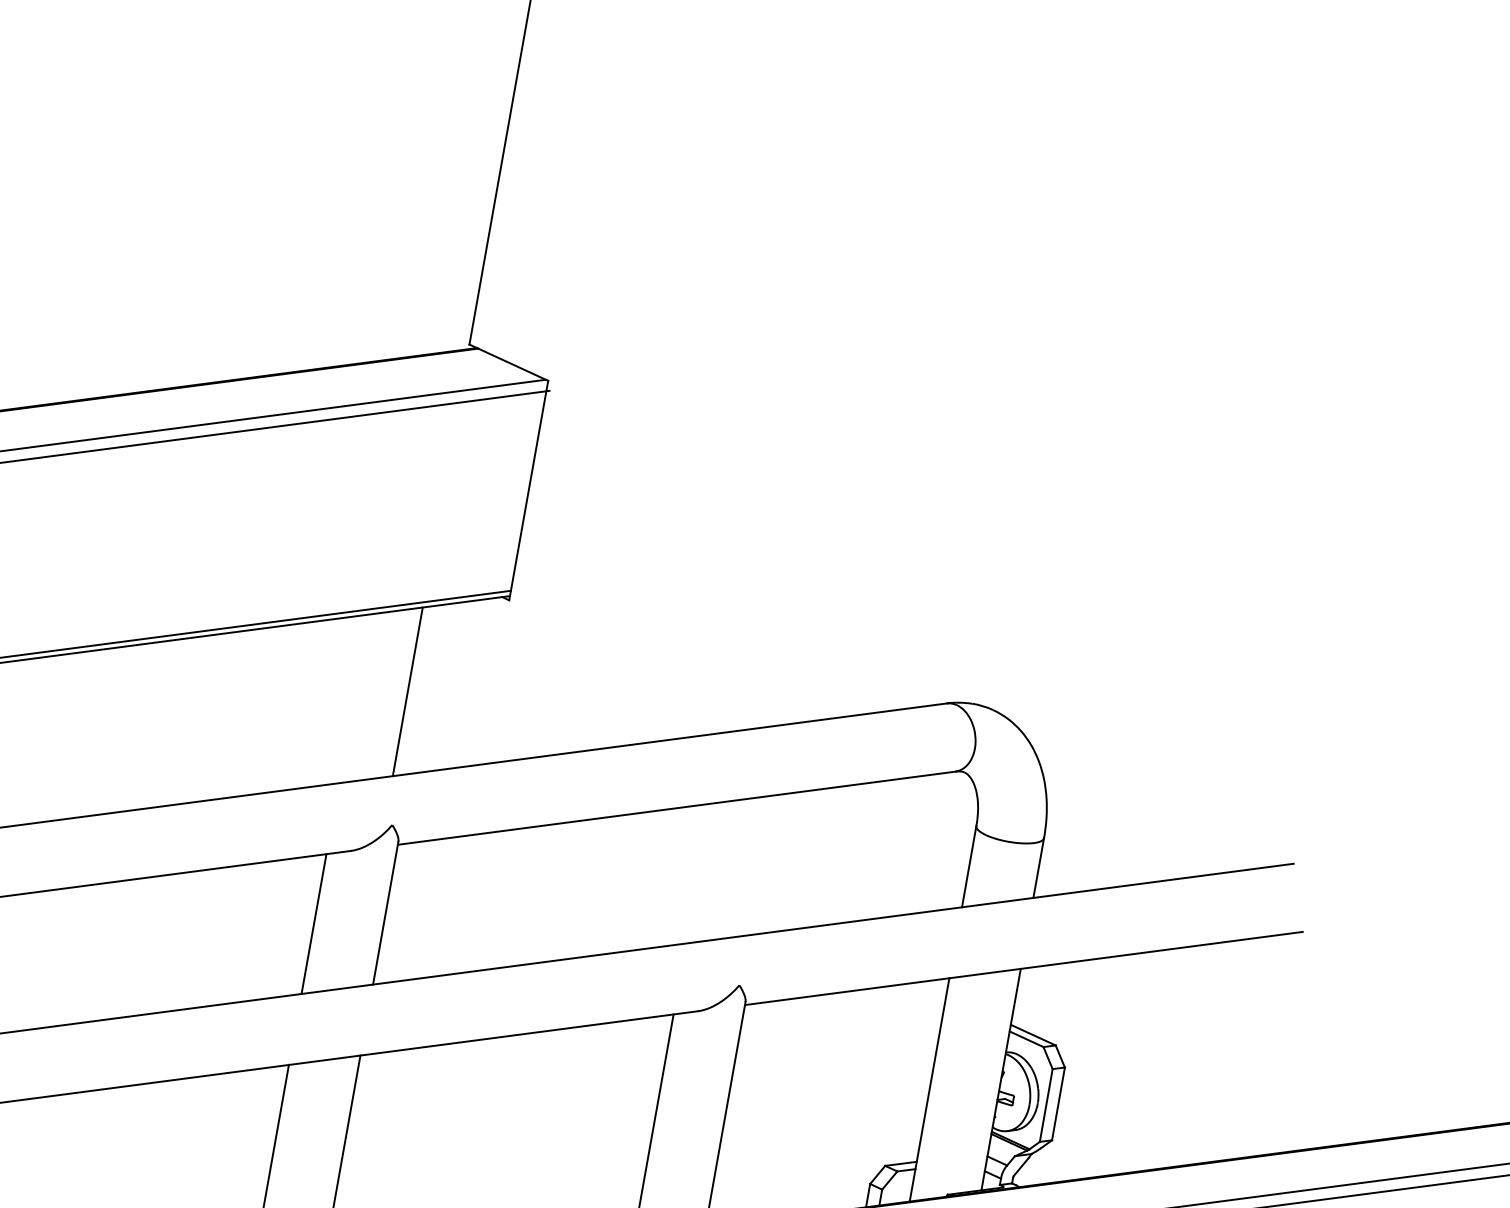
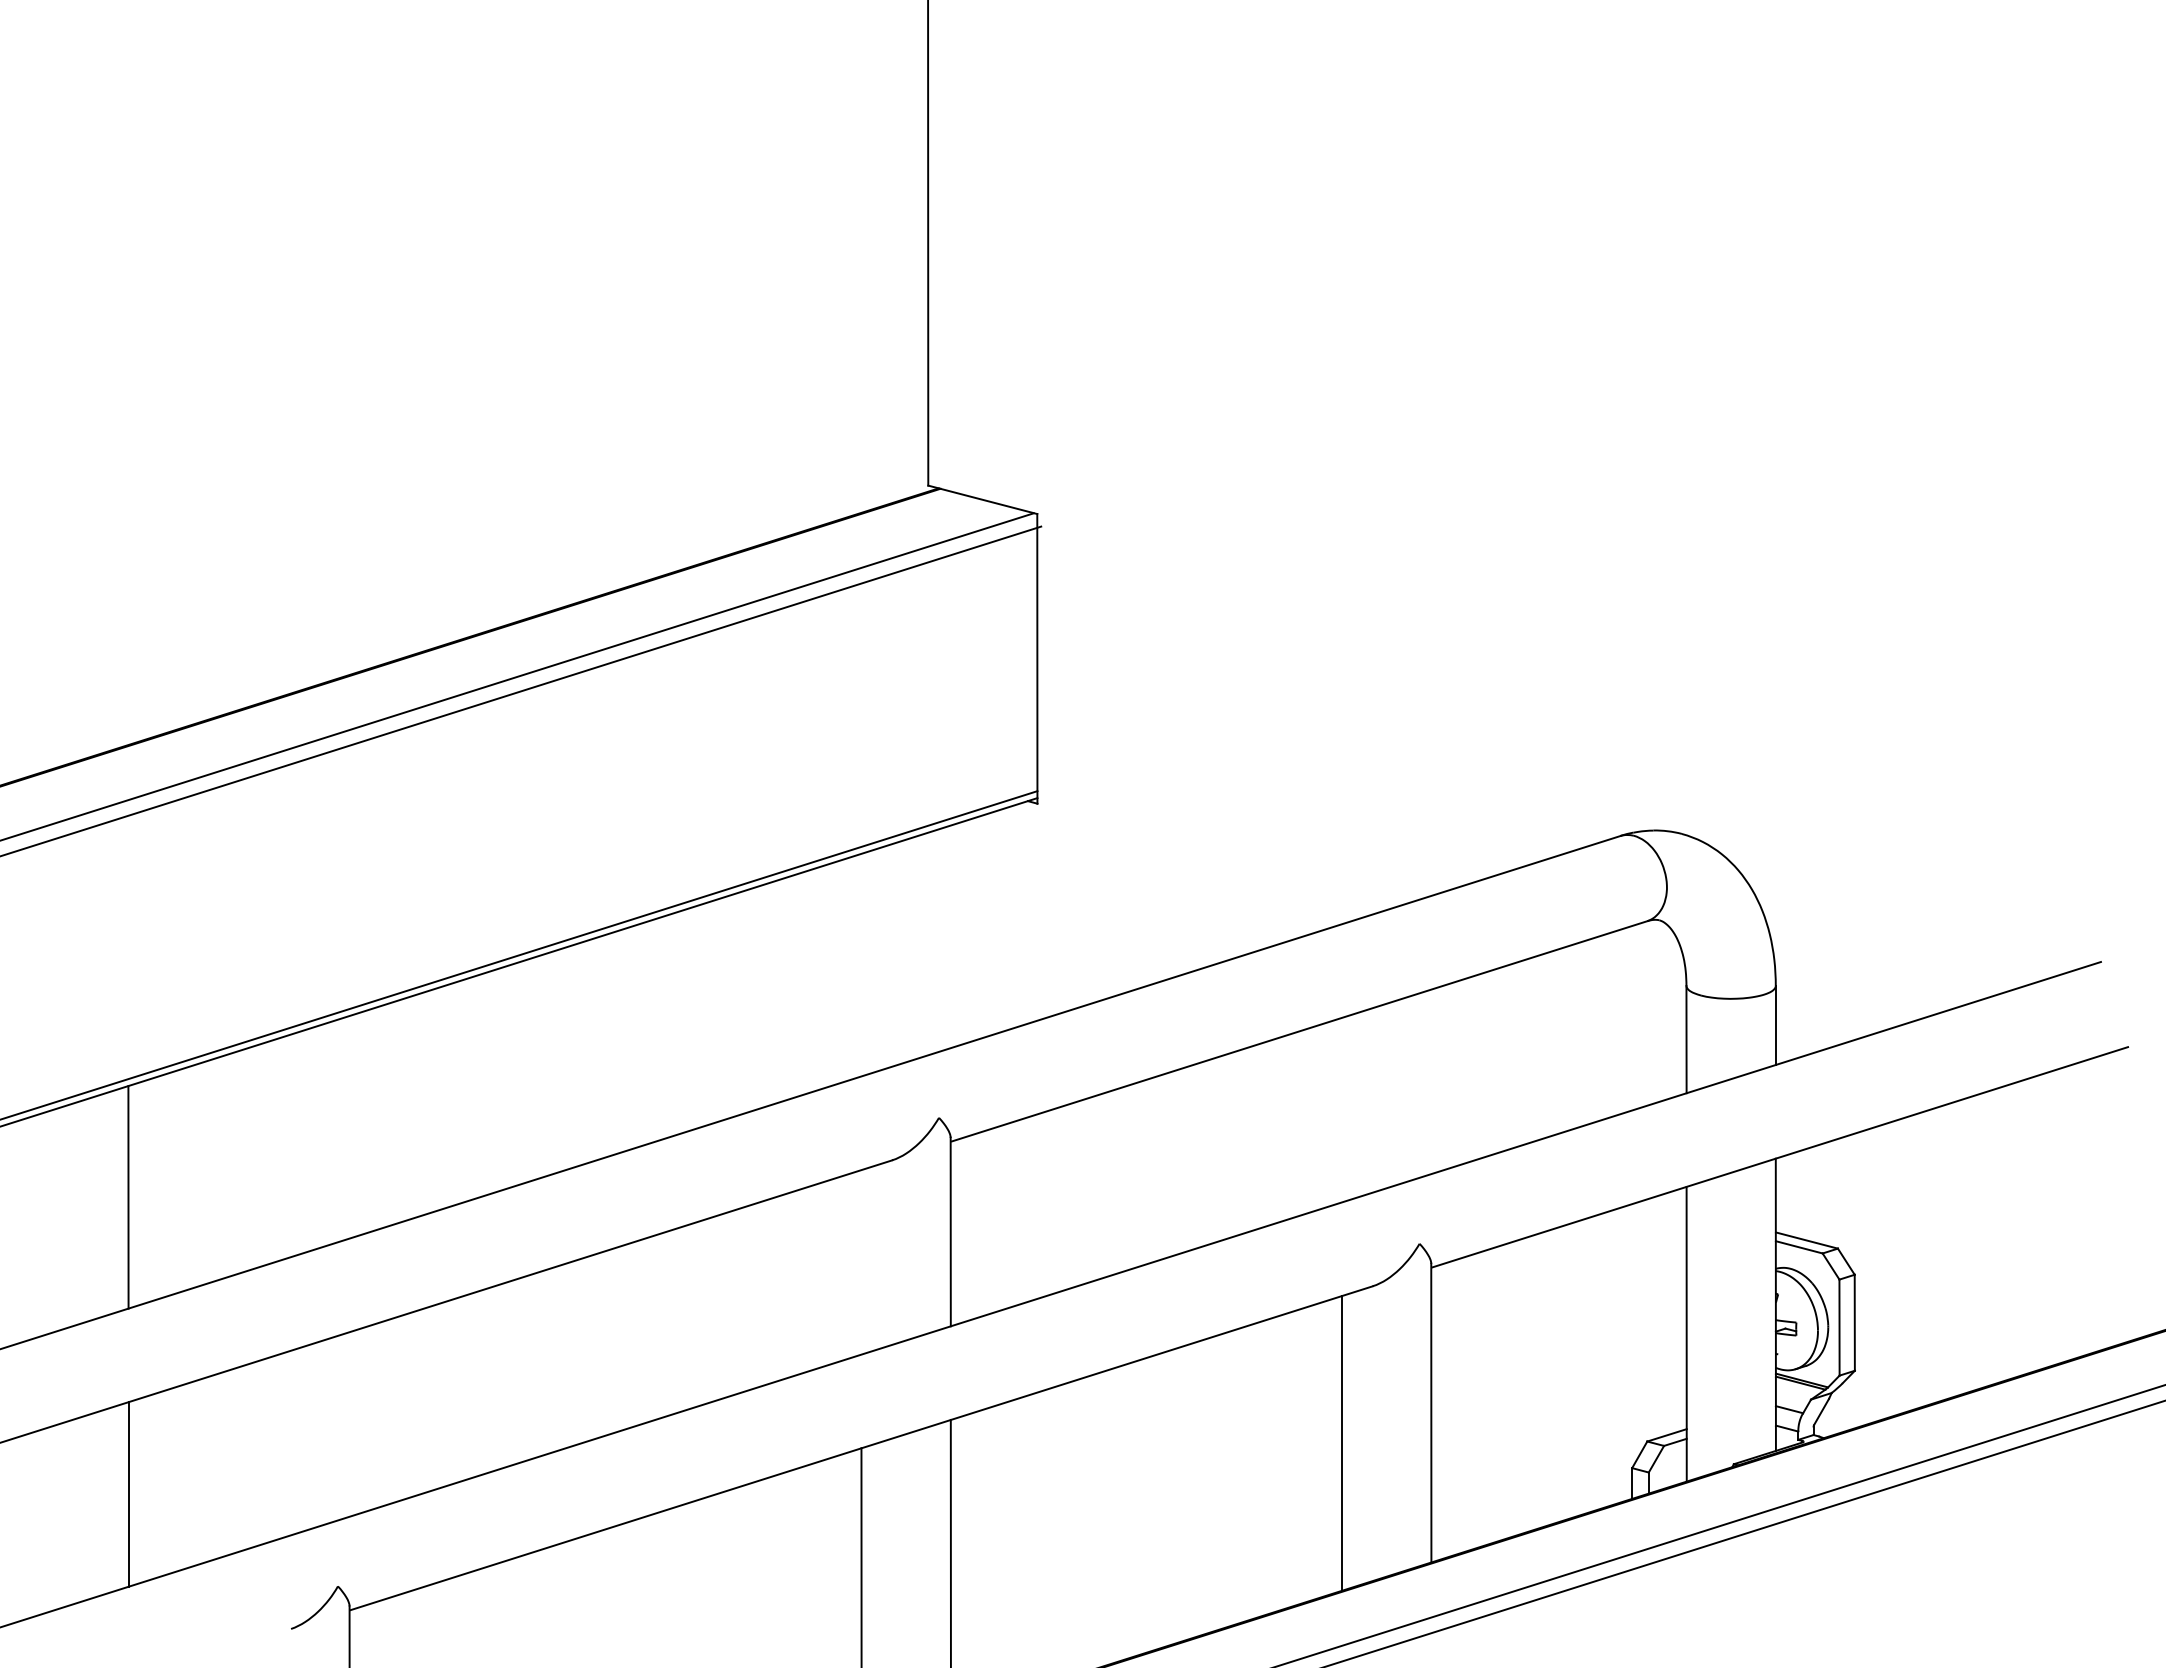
line: (407, 691) -> (928, 943), removed
line: (314, 924) -> (861, 1262), removed

